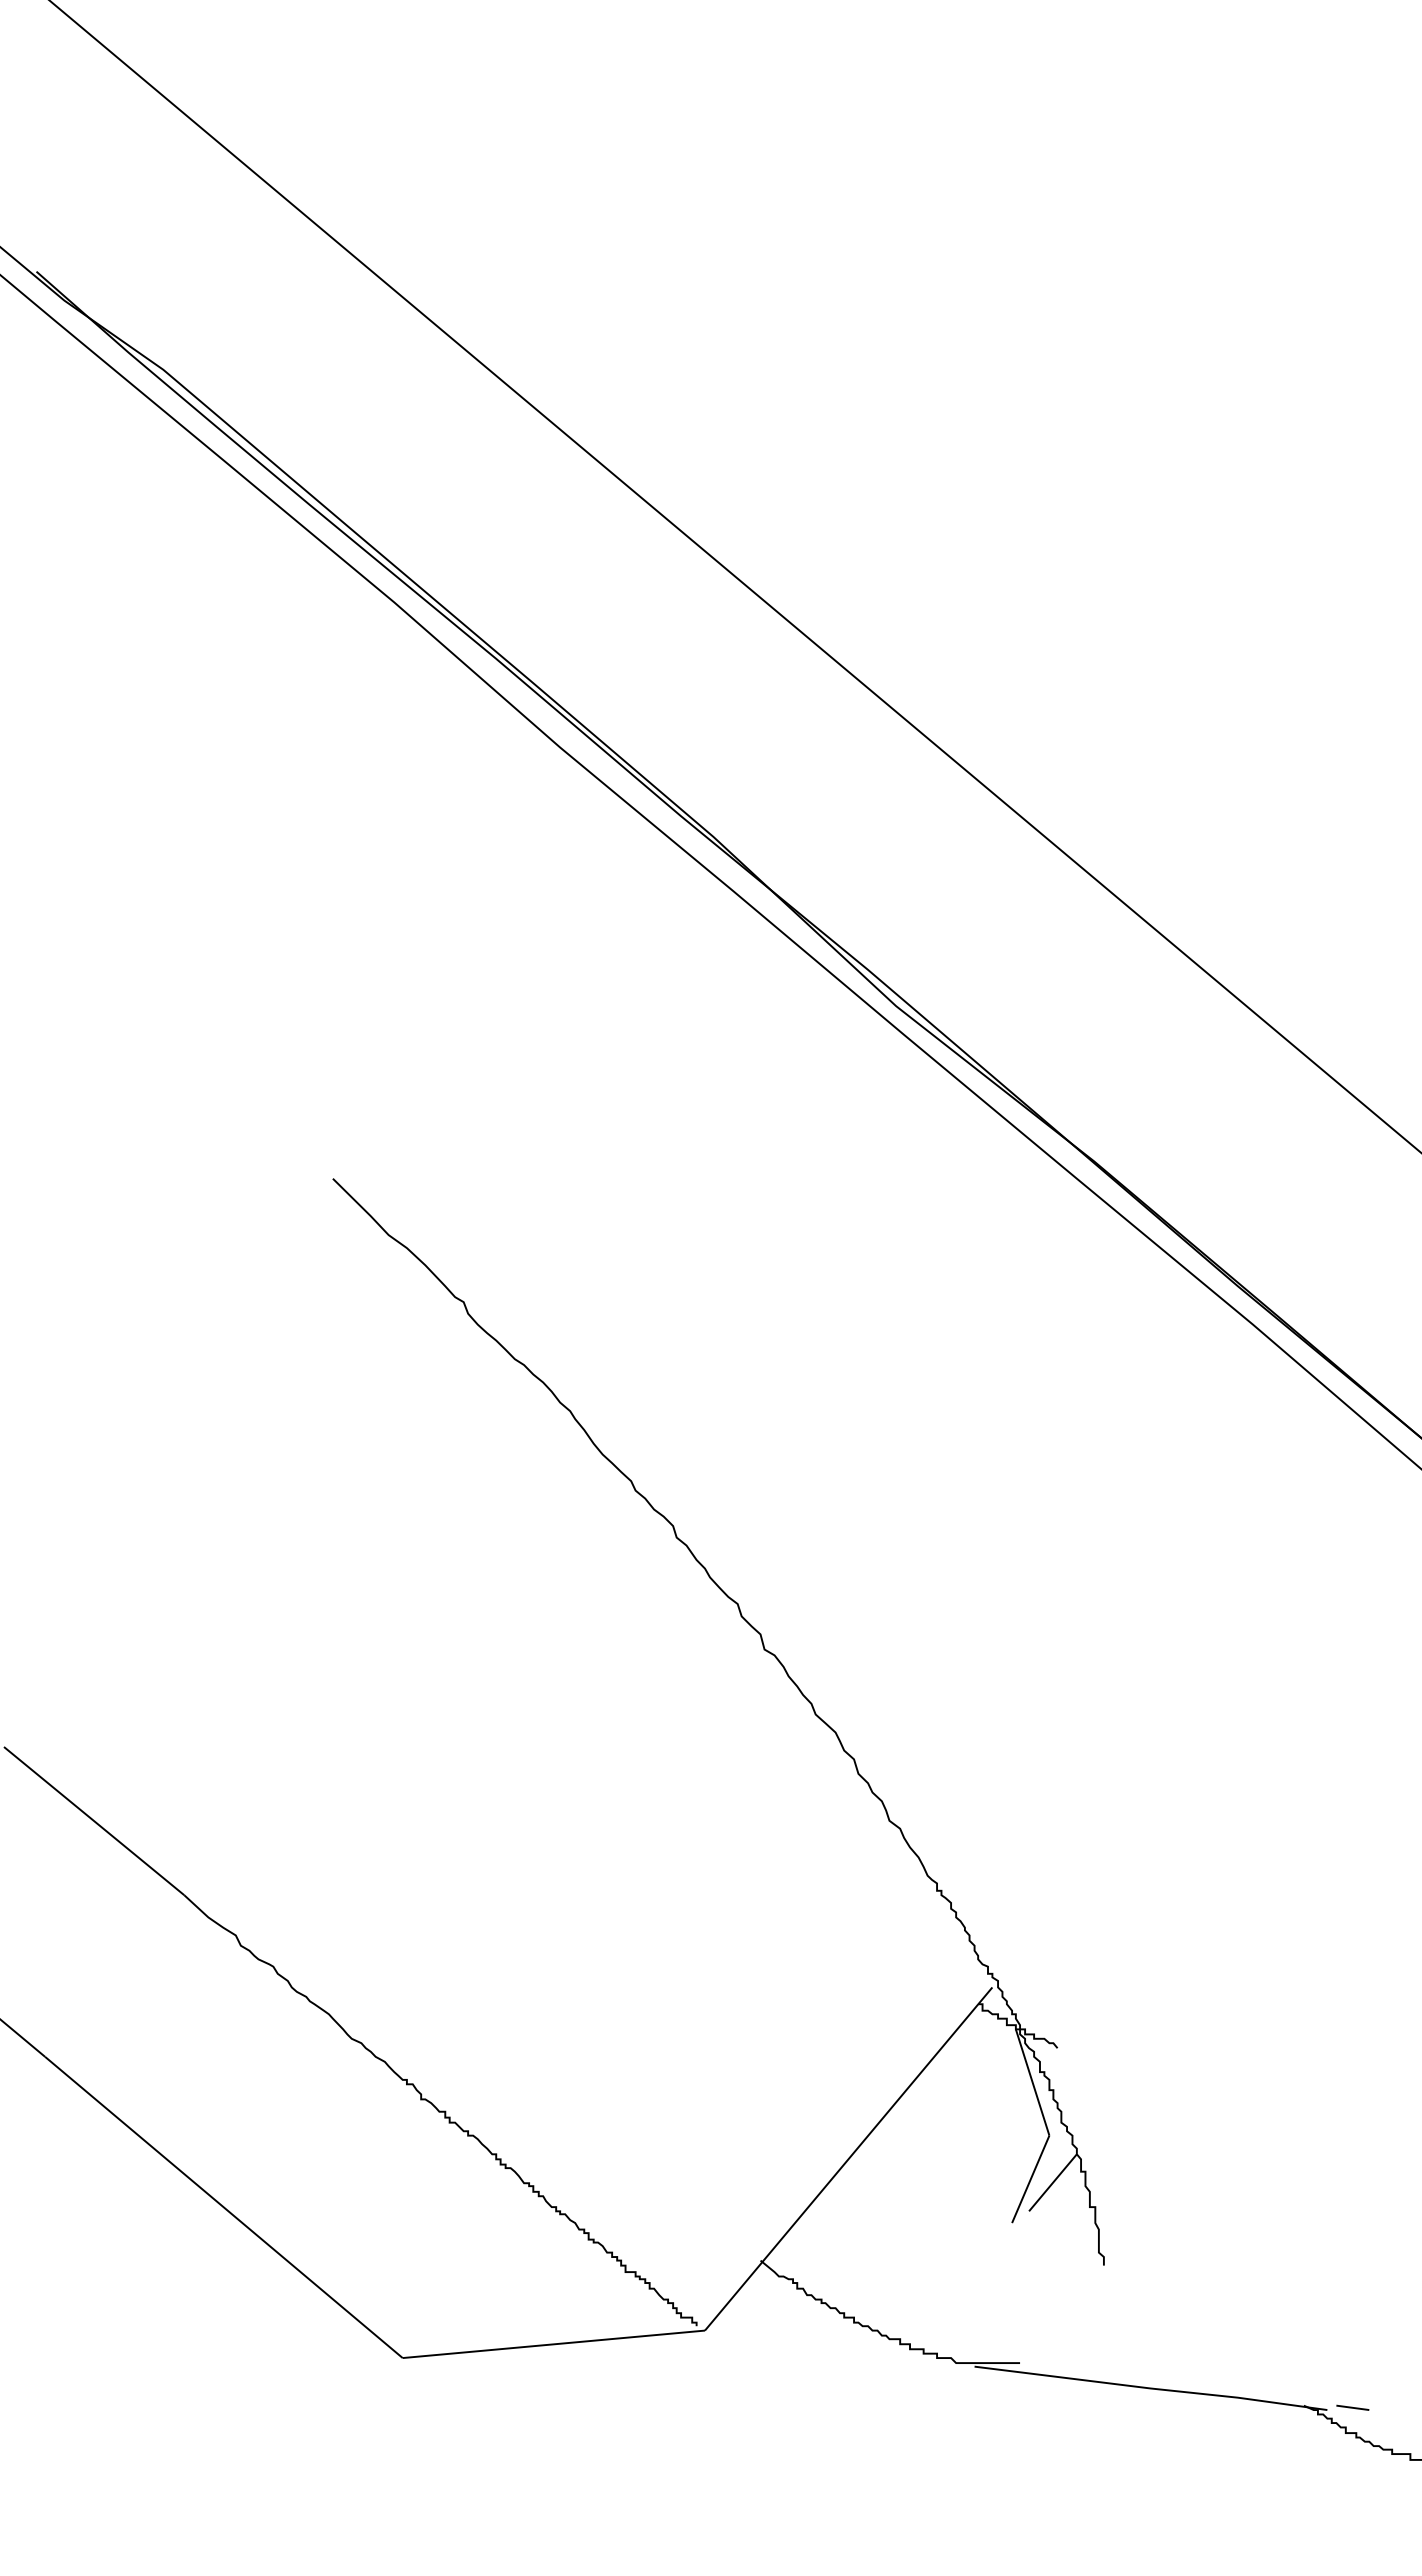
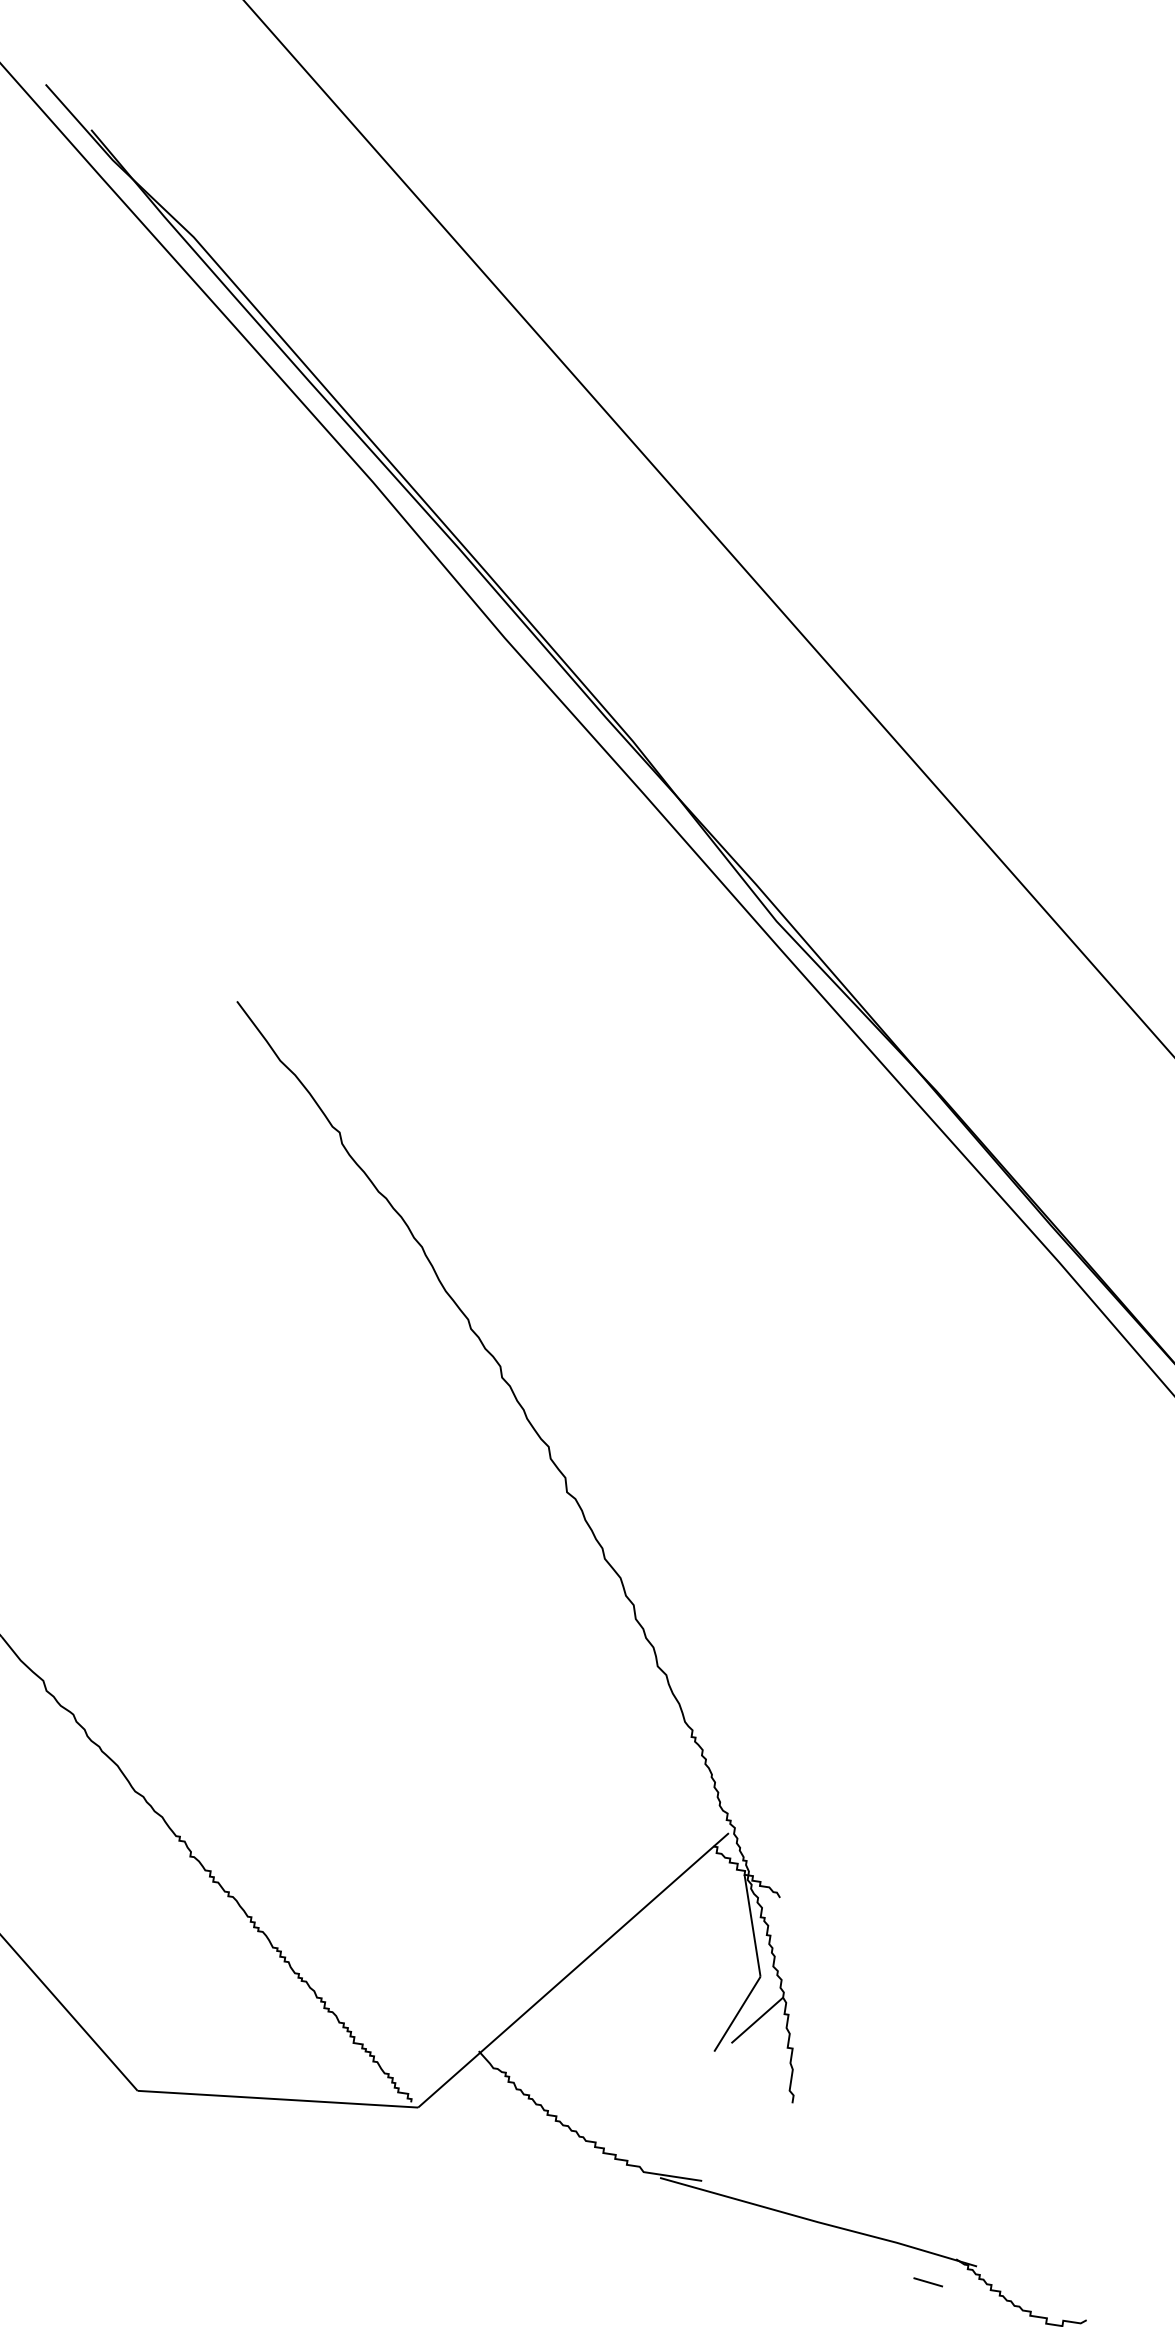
line: (1352, 2407) -> (927, 2281), moved

